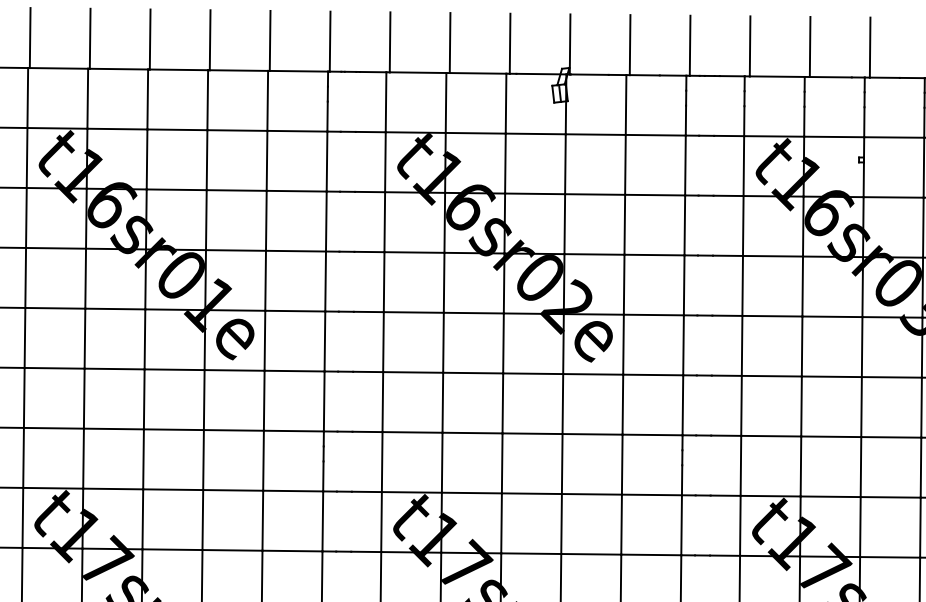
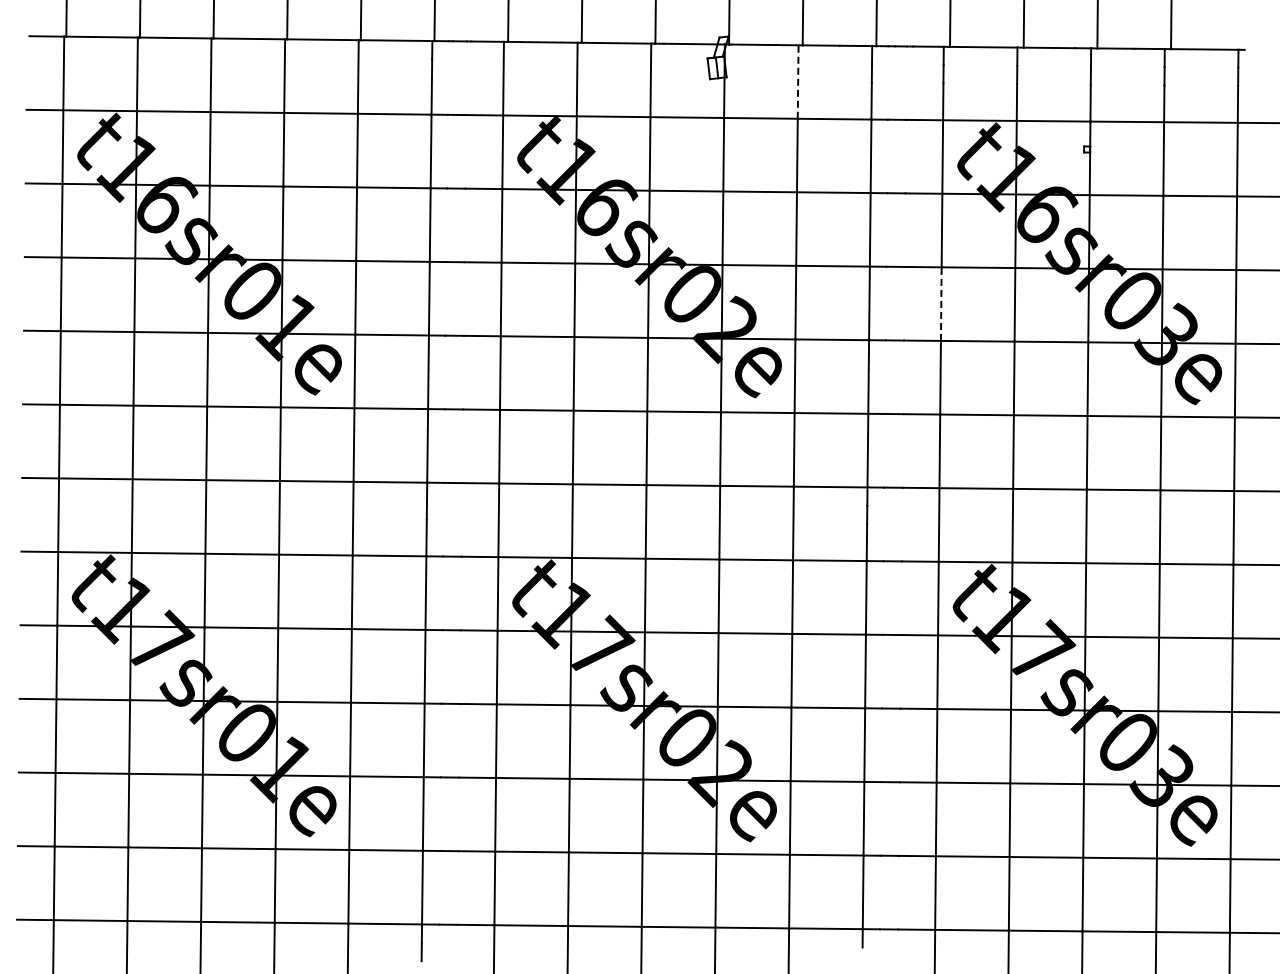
line: (626, 105) -> (798, 82), solid -> dashed
line: (742, 286) -> (941, 304), solid -> dashed

